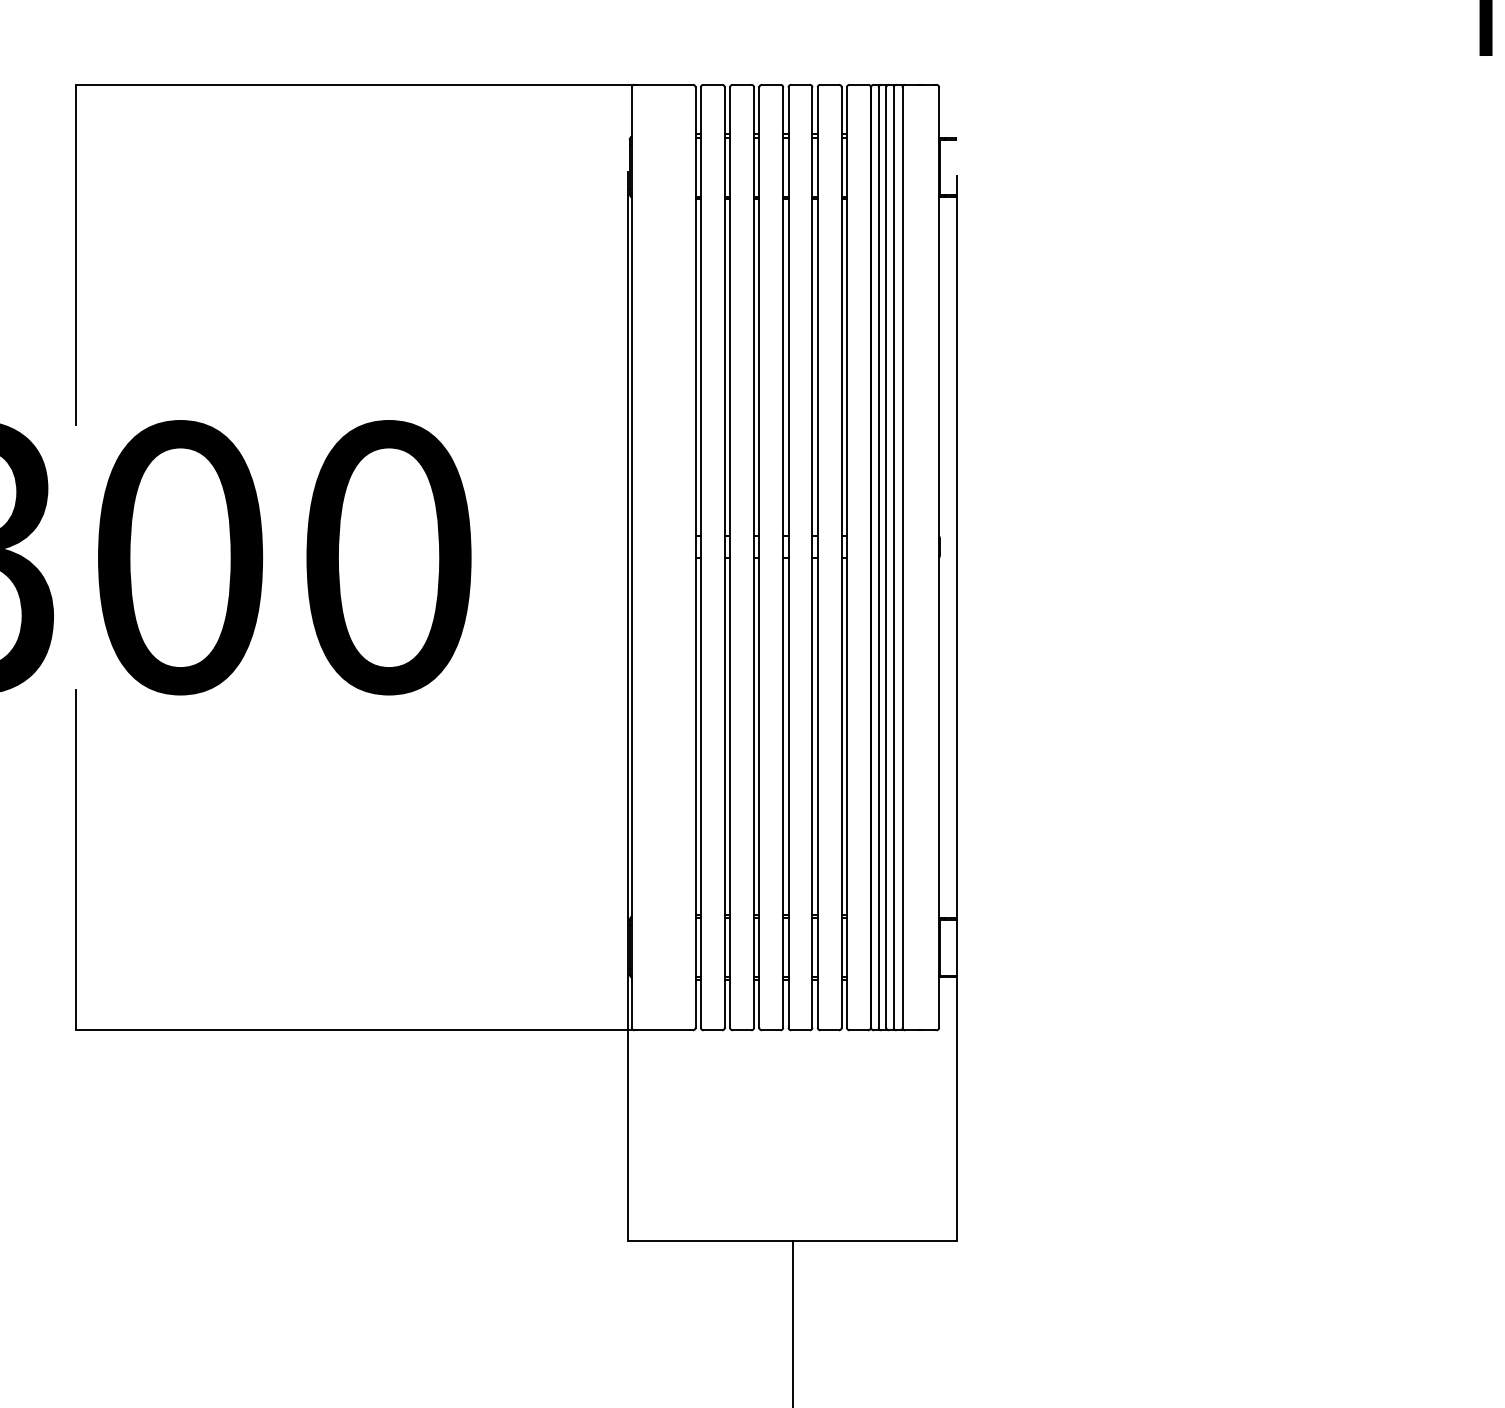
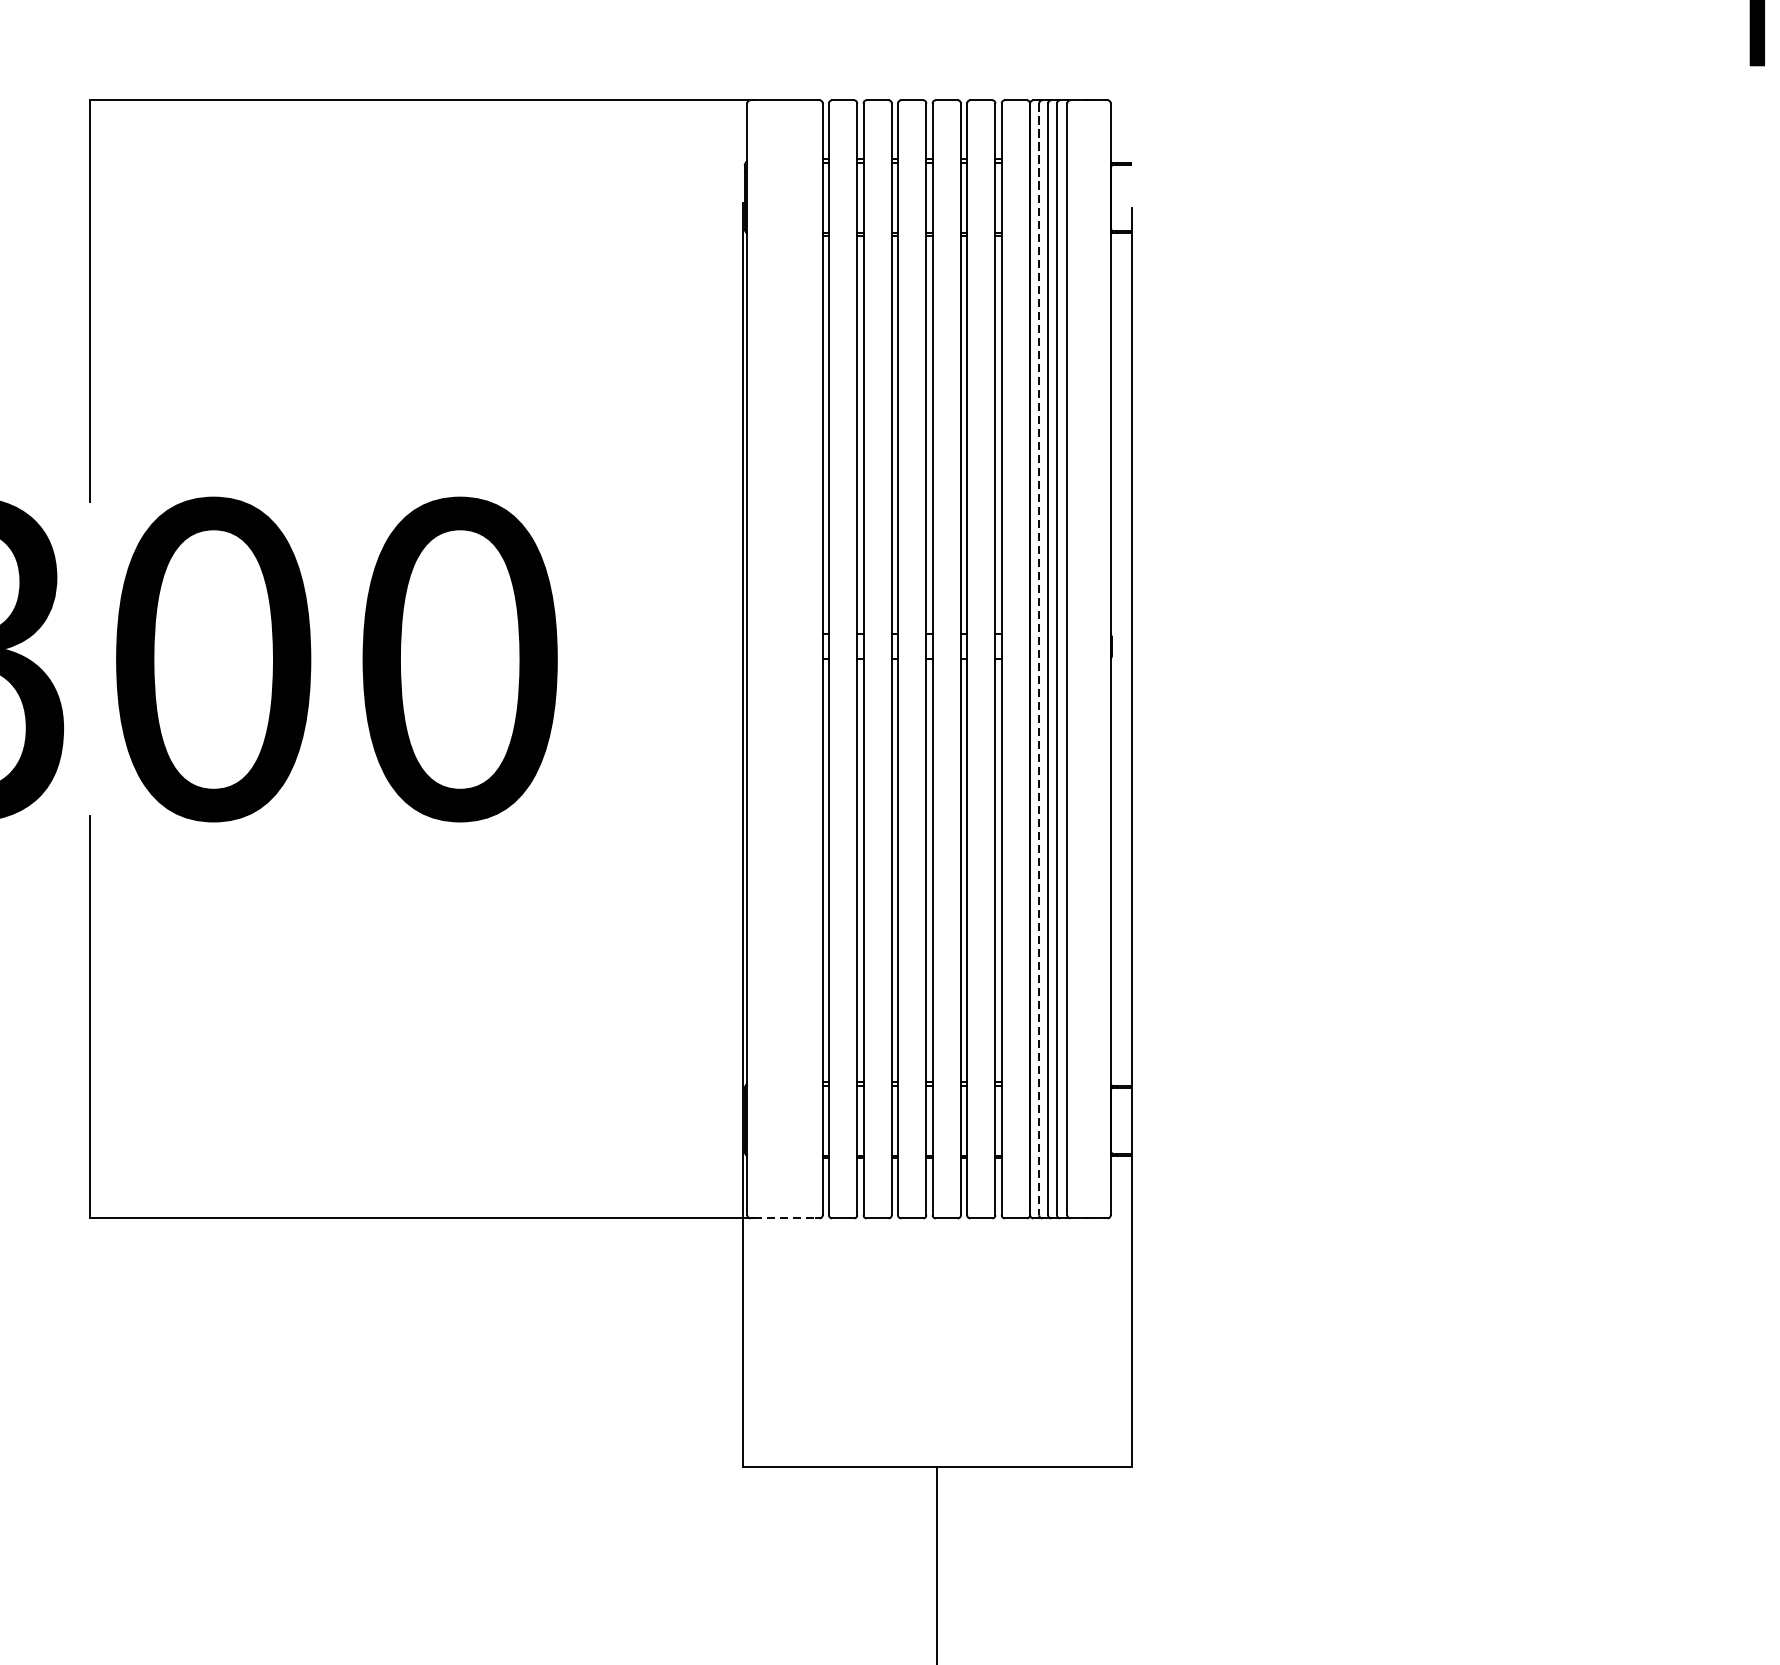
line: (878, 558) -> (1038, 660), solid -> dashed
line: (663, 1030) -> (784, 1218), solid -> dashed

